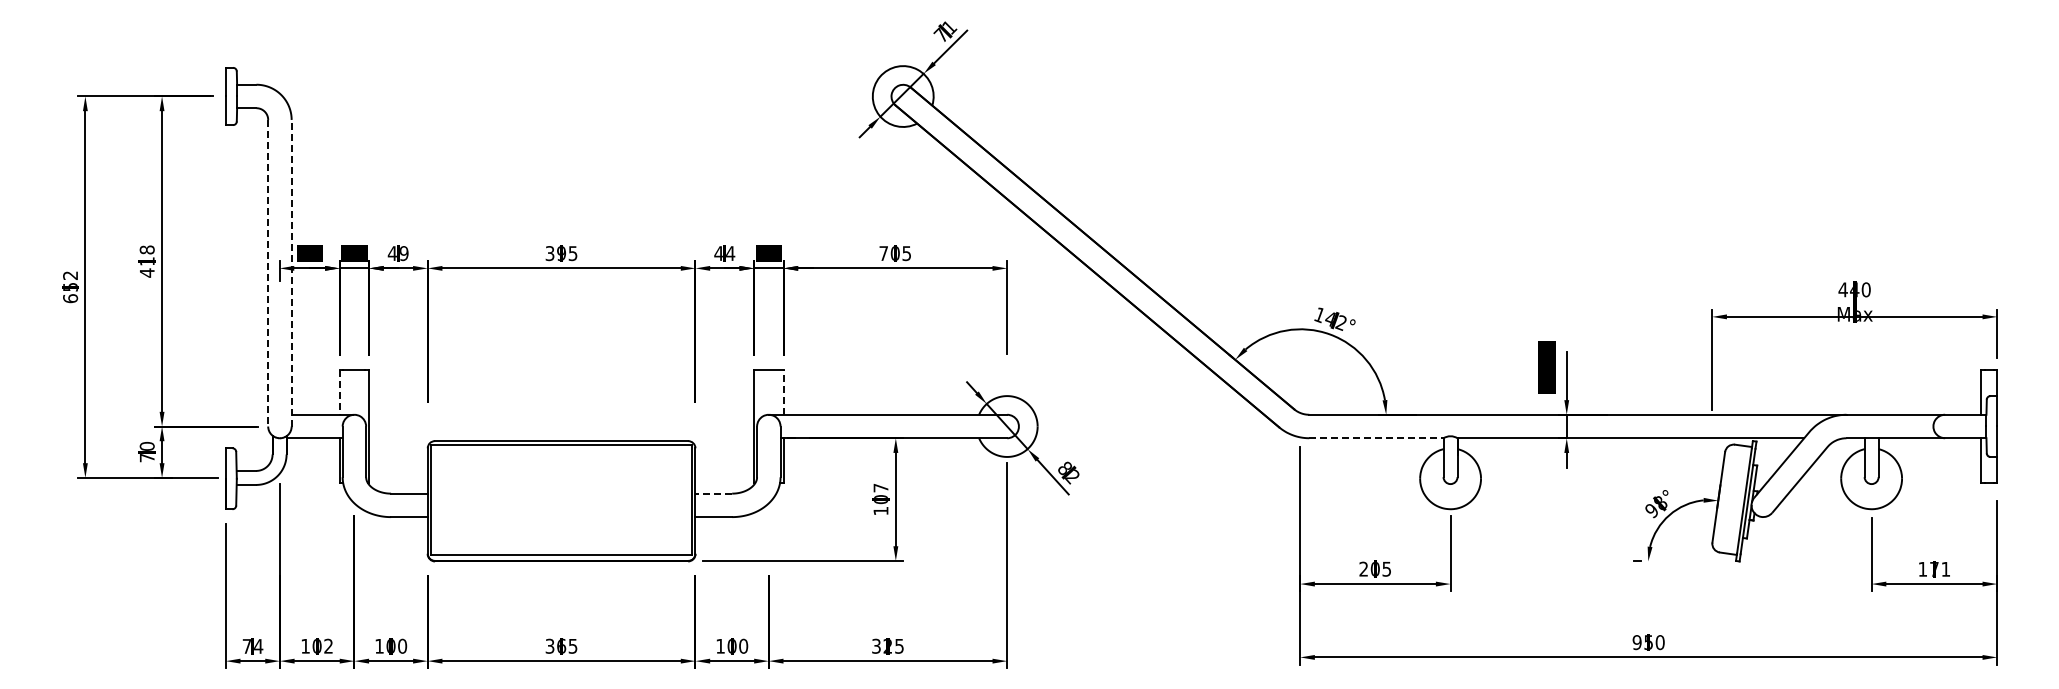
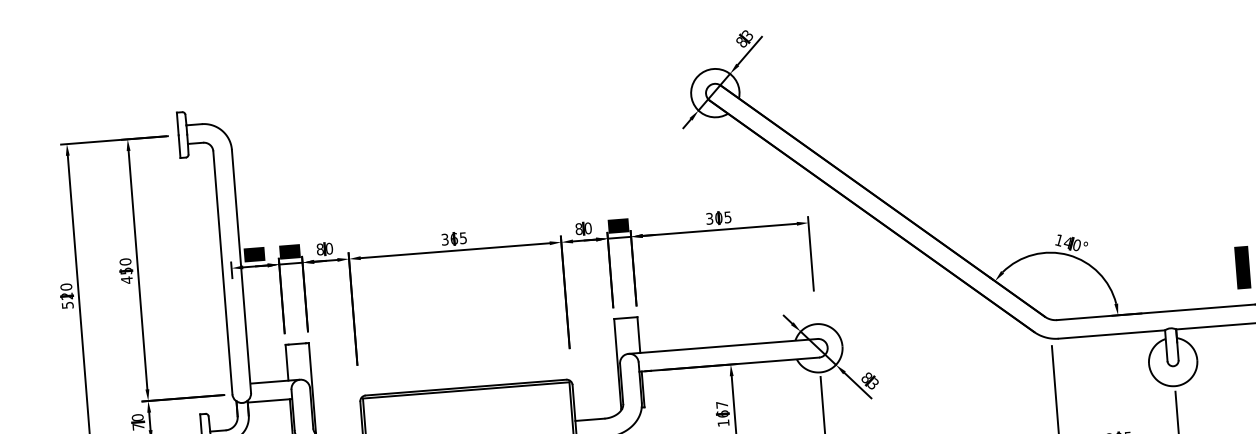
text: (945, 31) -> (744, 38), 71 -> 83
text: (397, 253) -> (324, 249), 49 -> 80
text: (561, 253) -> (454, 238), 395 -> 365
text: (724, 253) -> (583, 228), 44 -> 80
text: (883, 253) -> (709, 218), 705 -> 305
text: (147, 255) -> (126, 266), 418 -> 450
line: (291, 272) -> (241, 270), dashed -> solid
line: (268, 273) -> (223, 273), dashed -> solid
text: (70, 287) -> (67, 296), 652 -> 520
text: (1340, 322) -> (1076, 245), 142° -> 140°
line: (339, 392) -> (286, 362), dashed -> solid
line: (783, 392) -> (638, 335), dashed -> solid
line: (1376, 438) -> (1111, 334), dashed -> solid
text: (1072, 477) -> (873, 384), 82 -> 83
line: (713, 493) -> (589, 419), dashed -> solid
text: (880, 499) -> (722, 414), 107 -> 167

